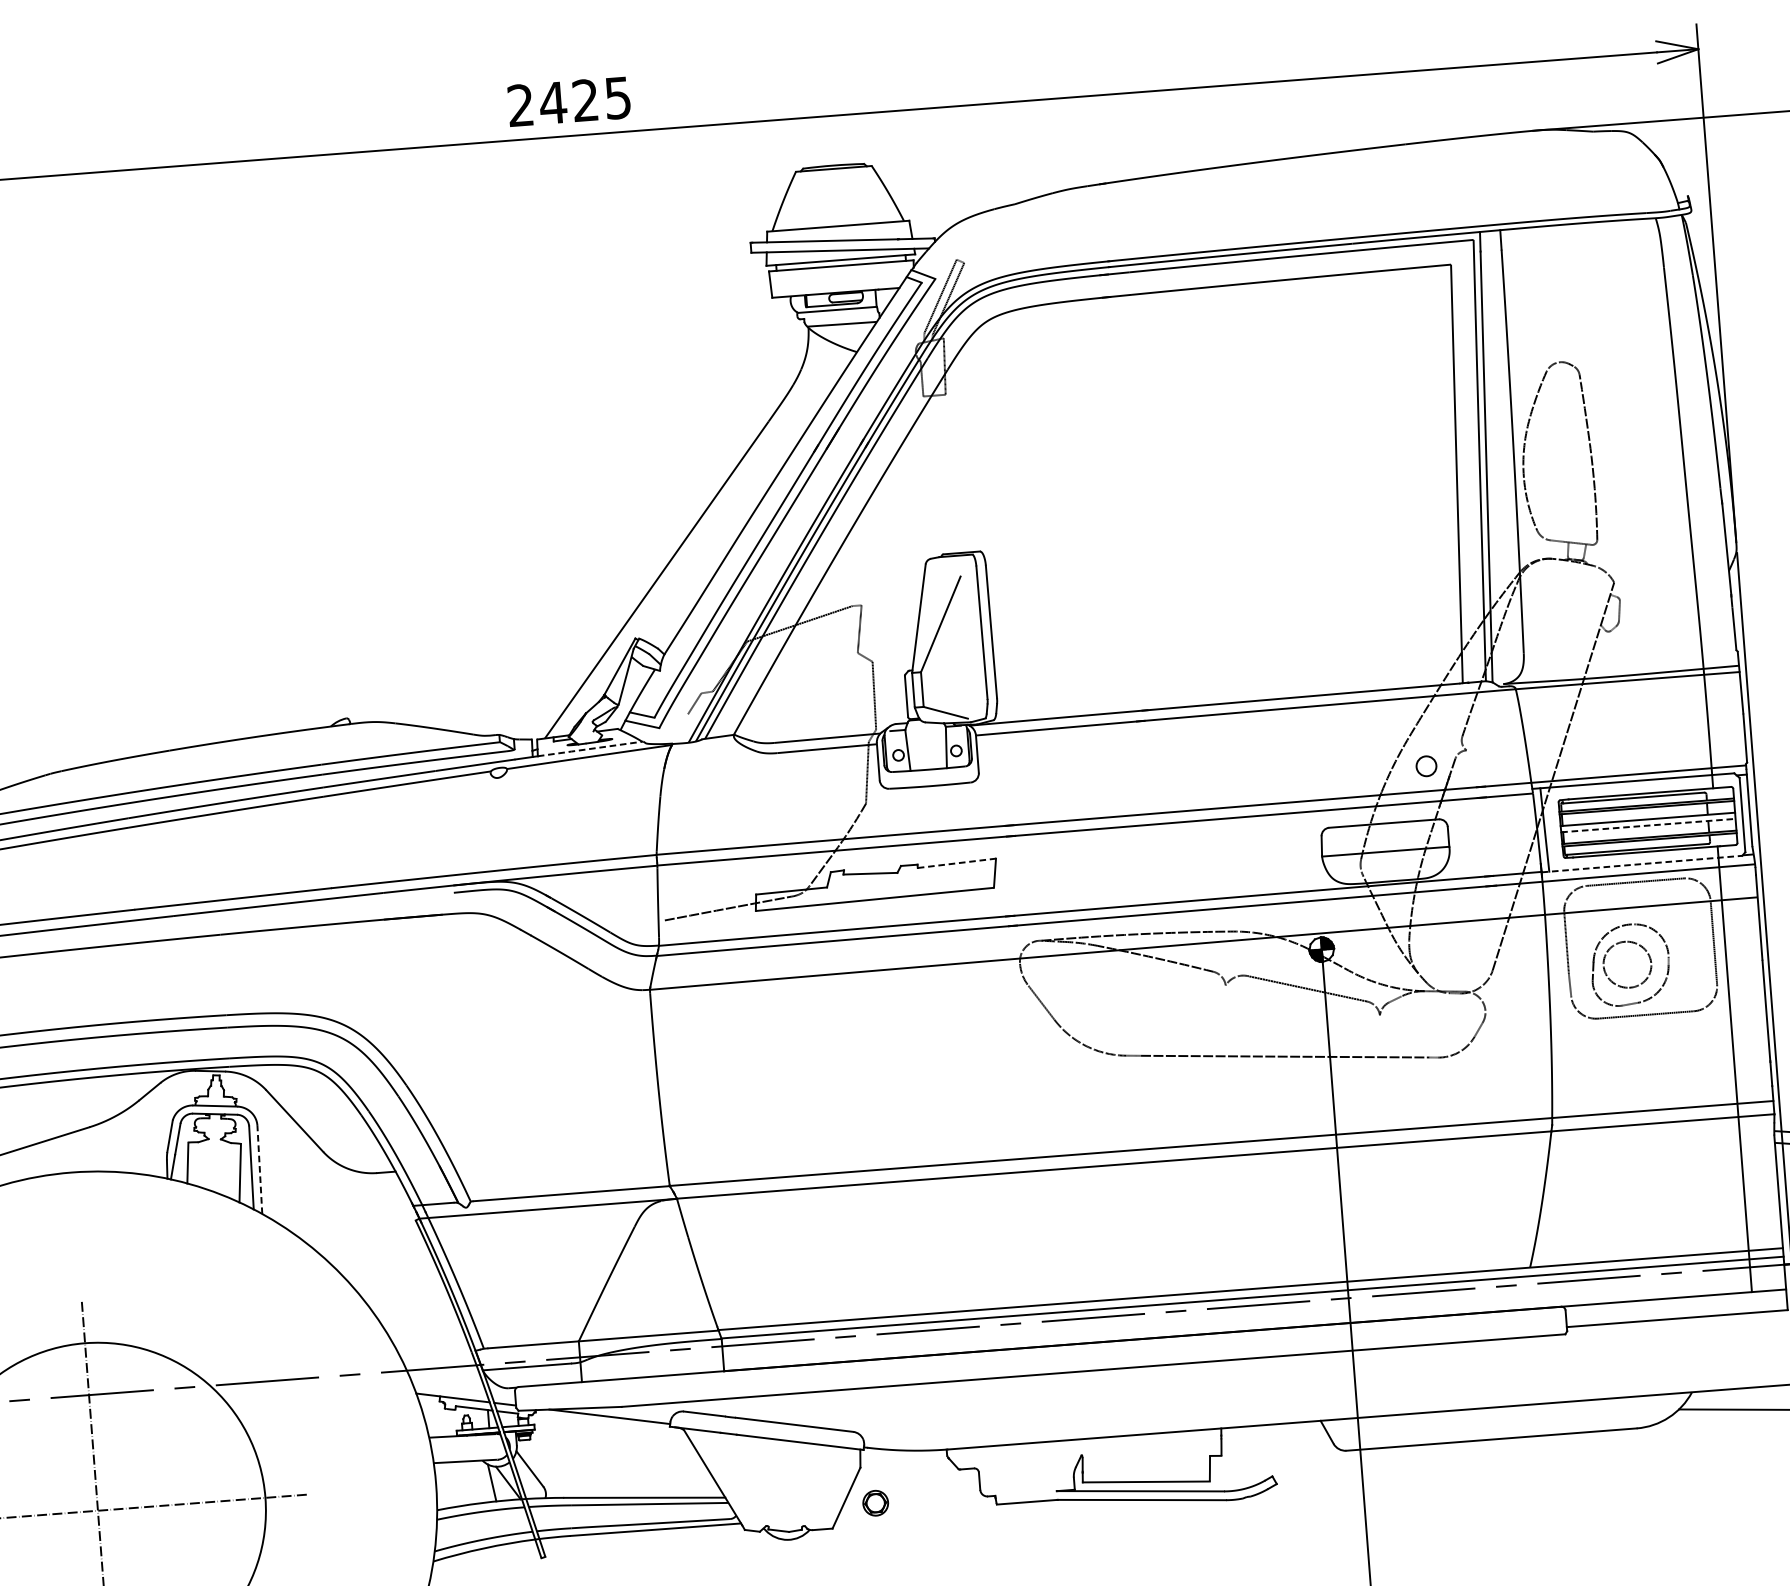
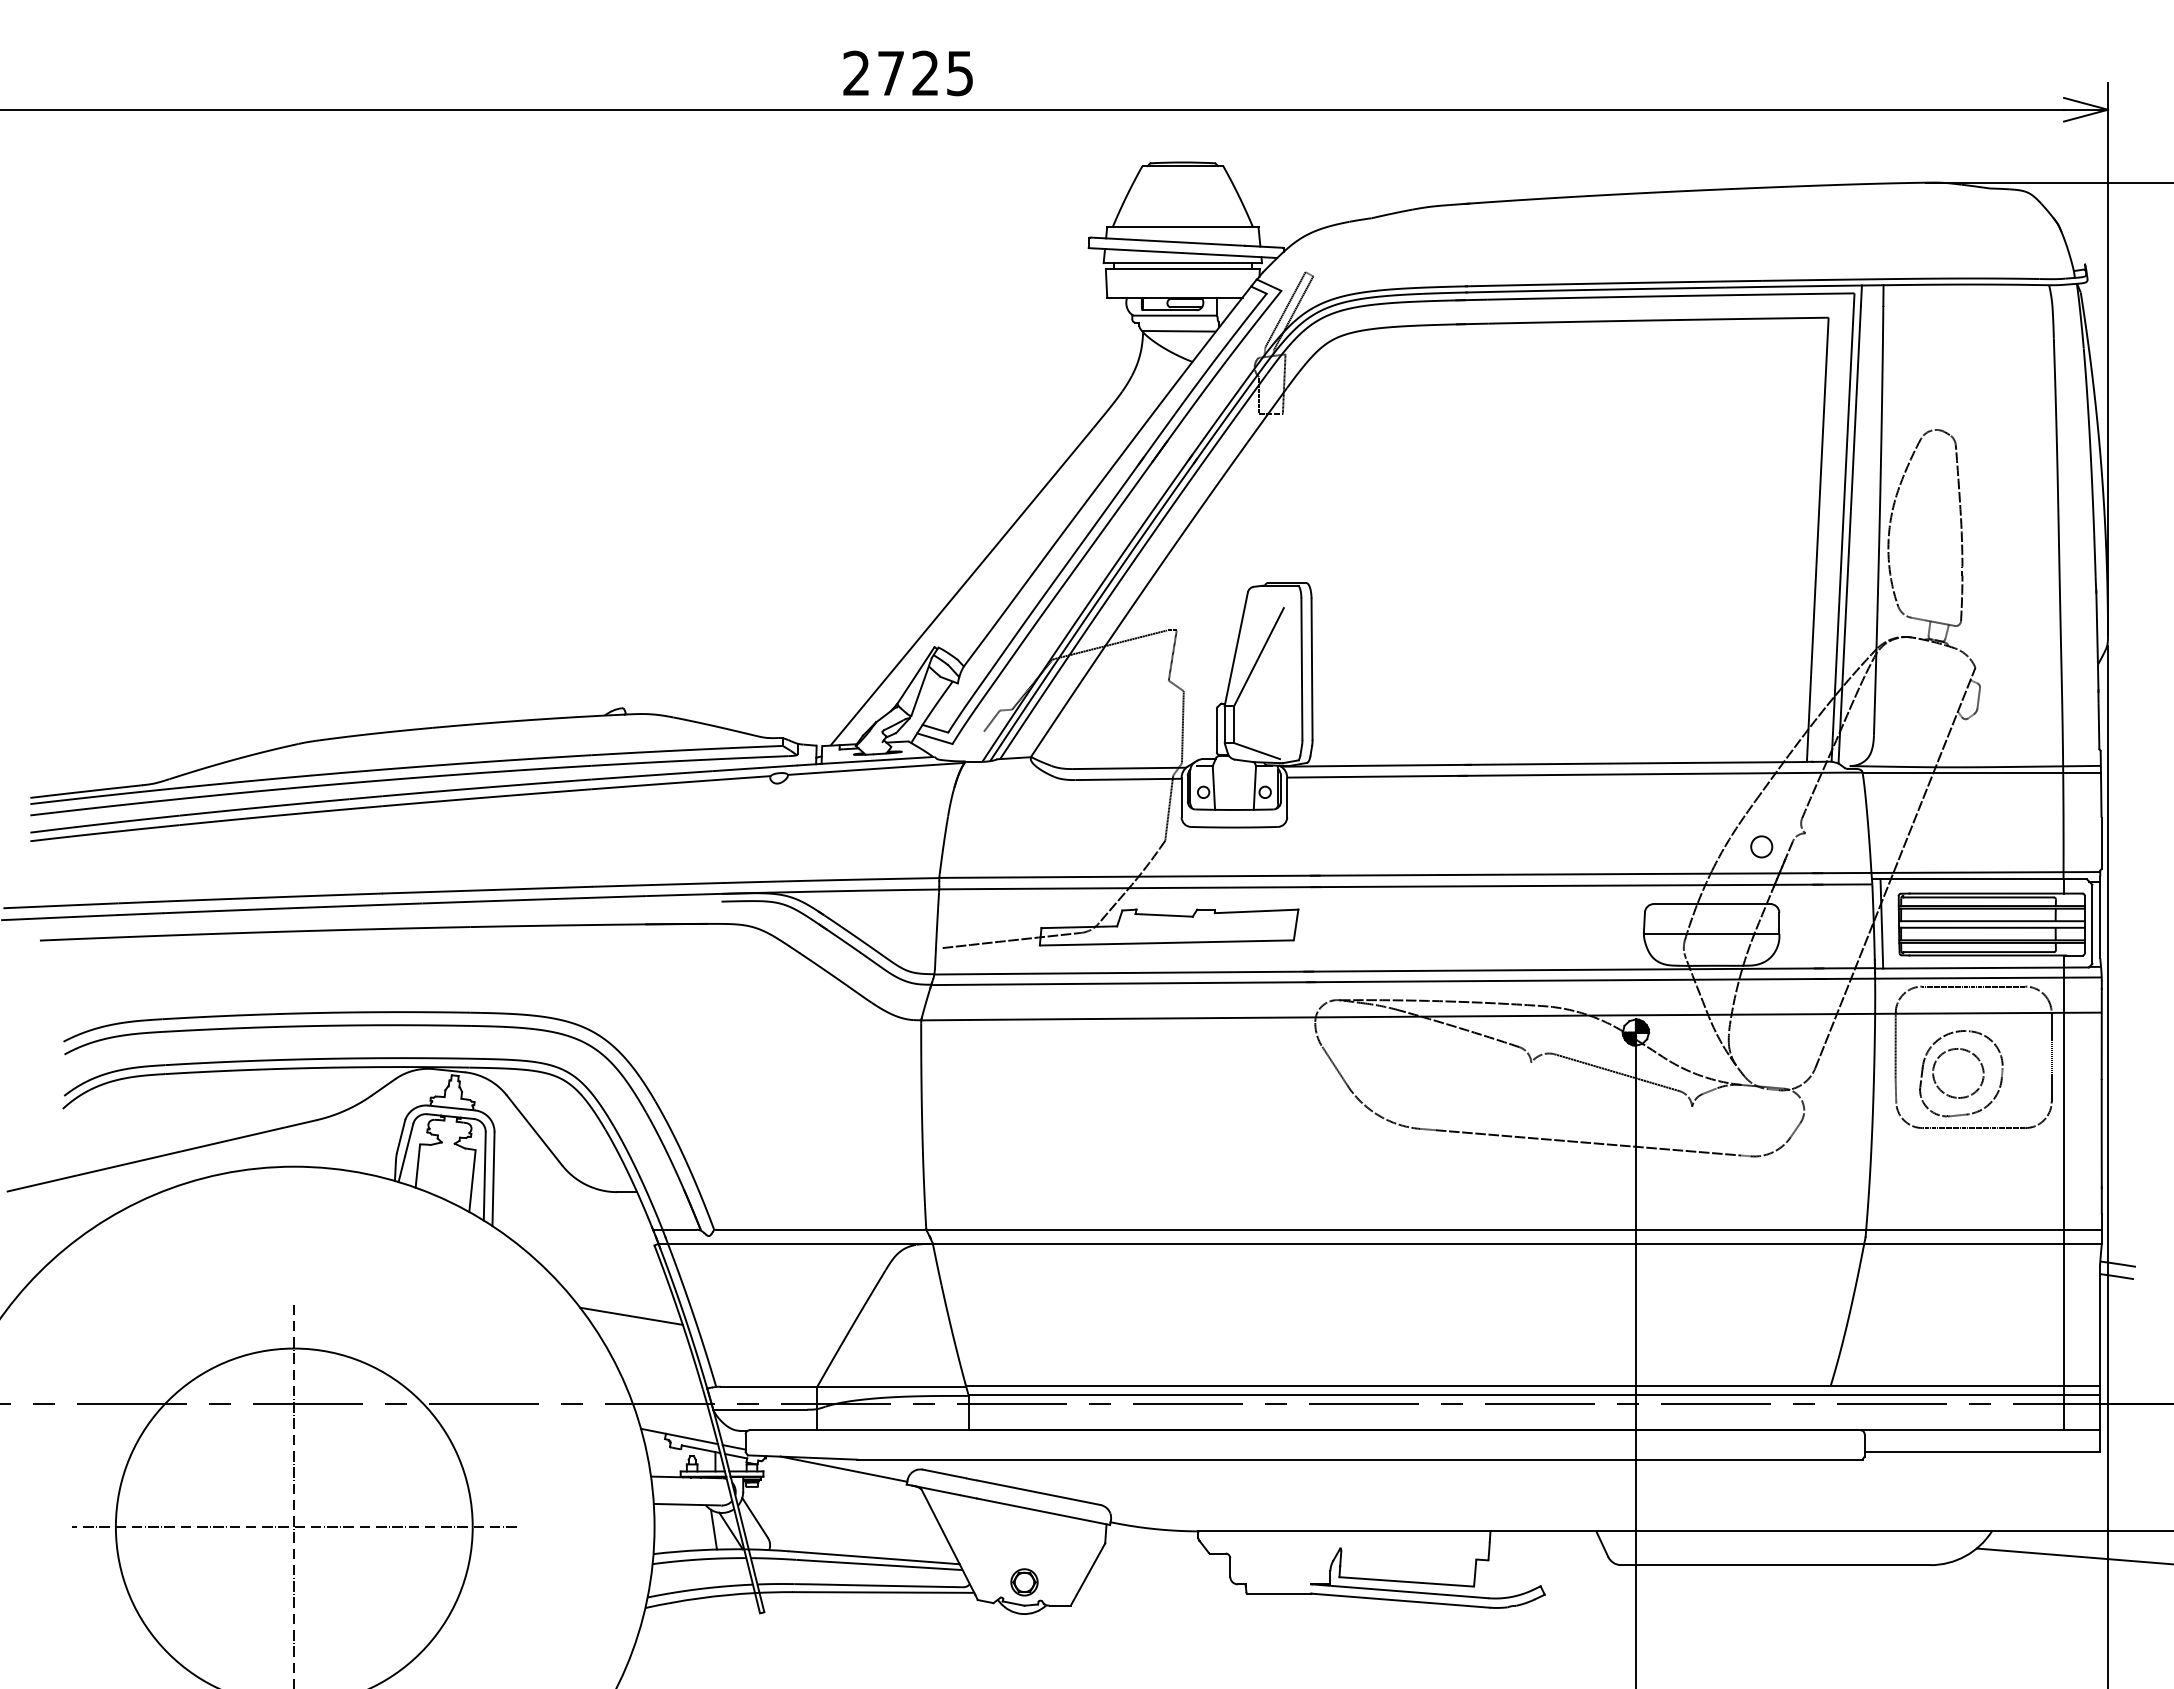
text: (552, 103) -> (890, 73), 2425 -> 2725
line: (591, 748) -> (878, 760), dashed -> solid
line: (1648, 825) -> (1991, 927), dashed -> solid
line: (956, 863) -> (1256, 911), dashed -> solid
line: (1641, 864) -> (1981, 968), dashed -> solid
line: (259, 1170) -> (493, 1179), dashed -> solid
line: (399, 1287) -> (631, 1315), added
part: (875, 1503) -> (1024, 1582), moved

